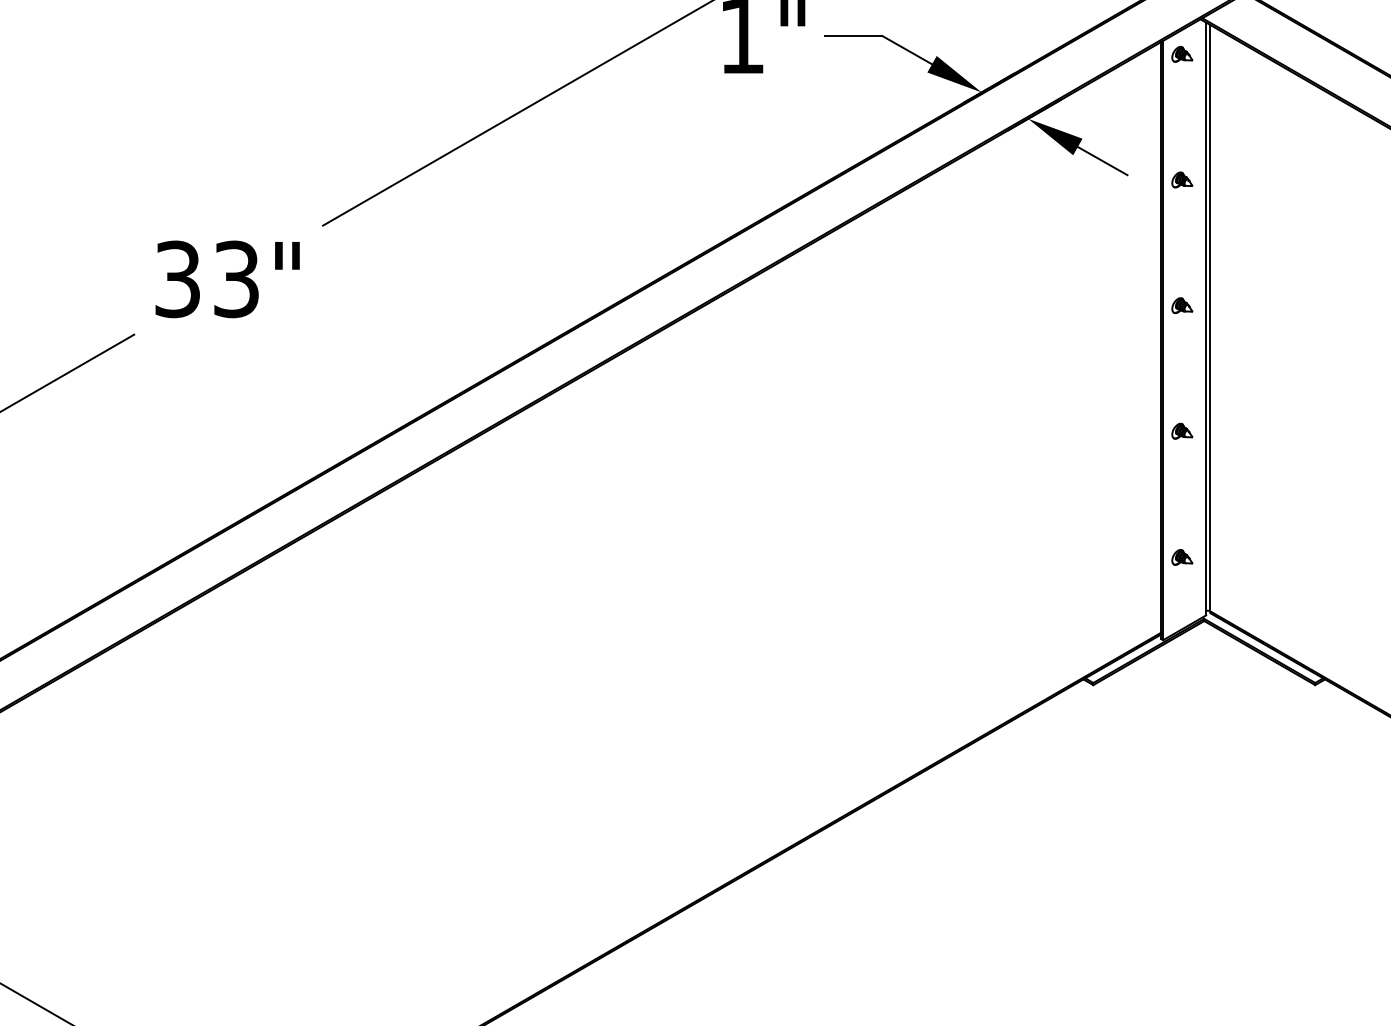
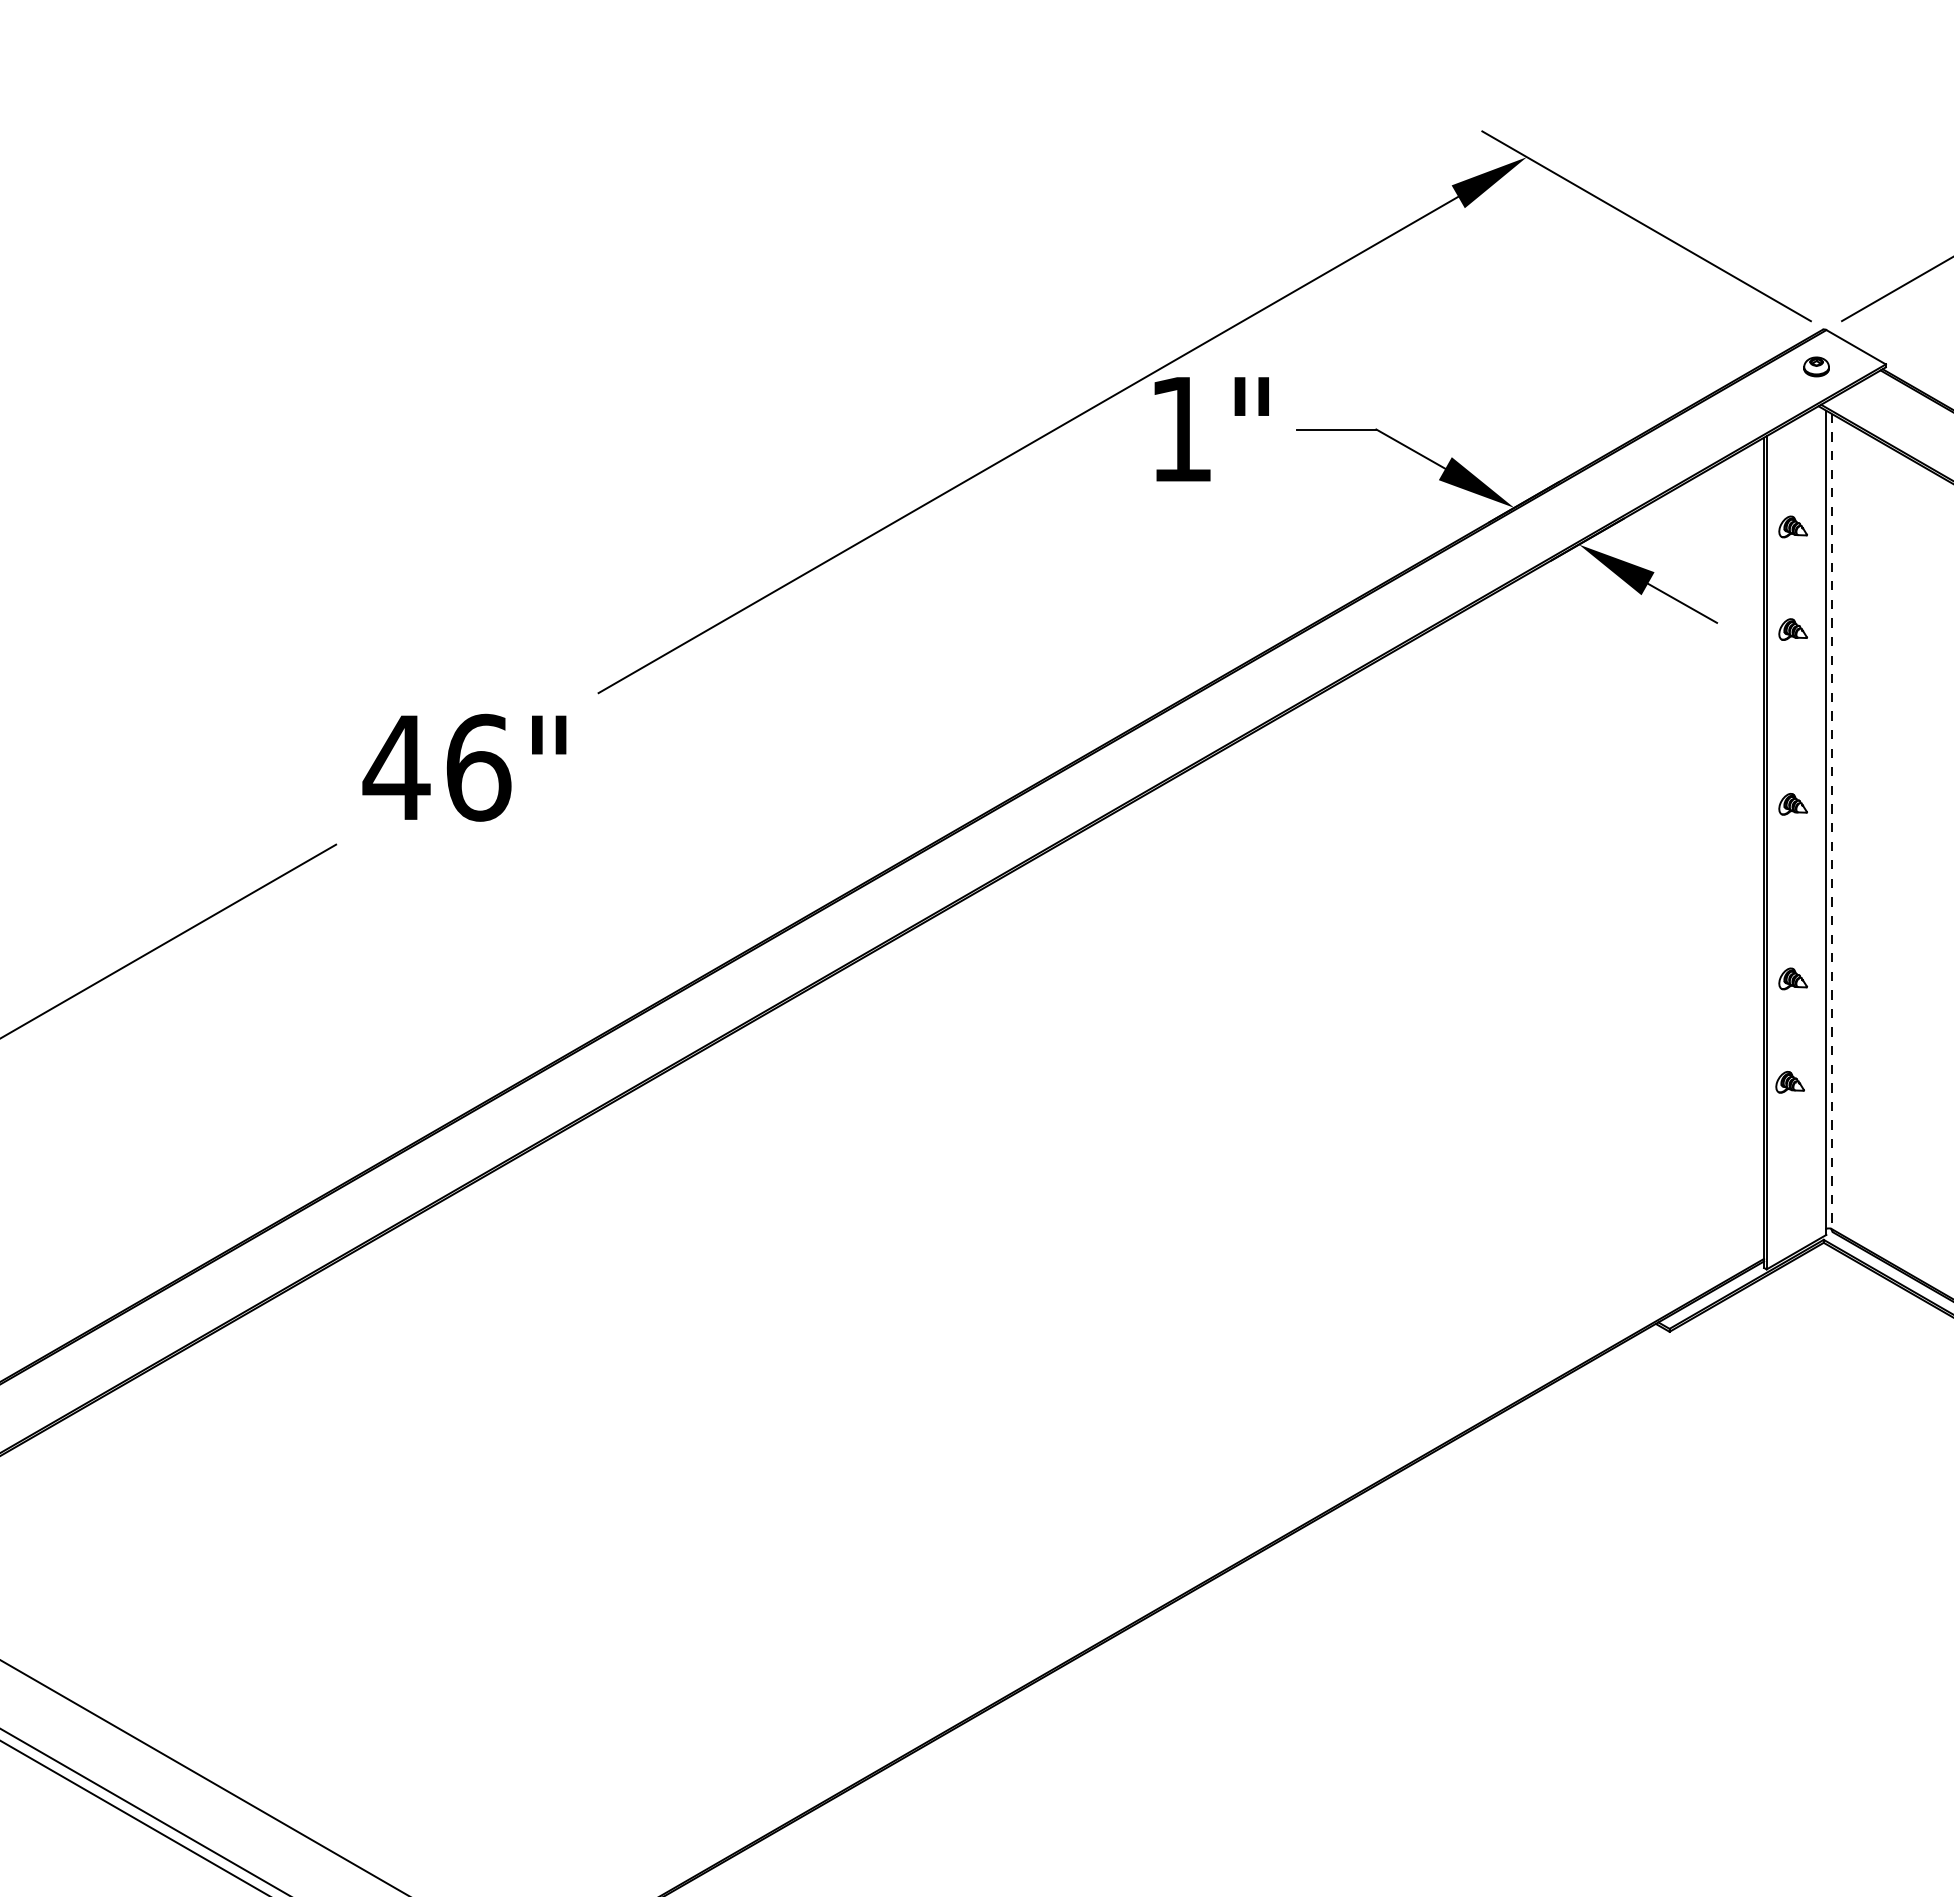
part: (1181, 54) -> (1792, 526), moved
text: (206, 279) -> (436, 767), 33" -> 46"
line: (1209, 318) -> (1831, 821), solid -> dashed
part: (1181, 557) -> (1789, 1082), moved

